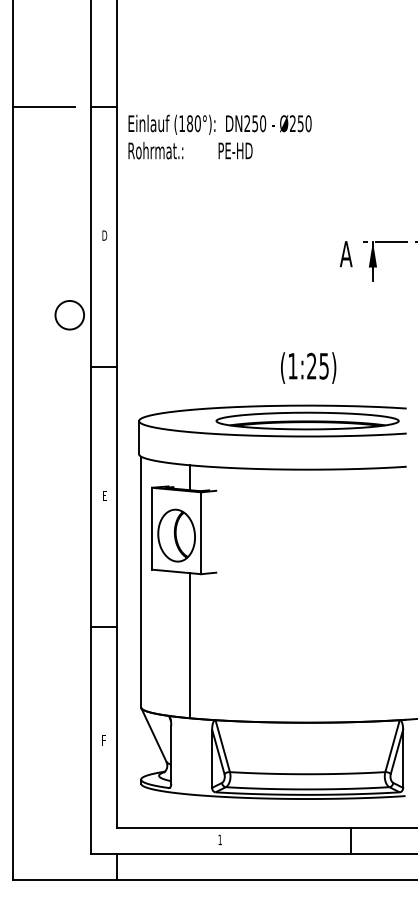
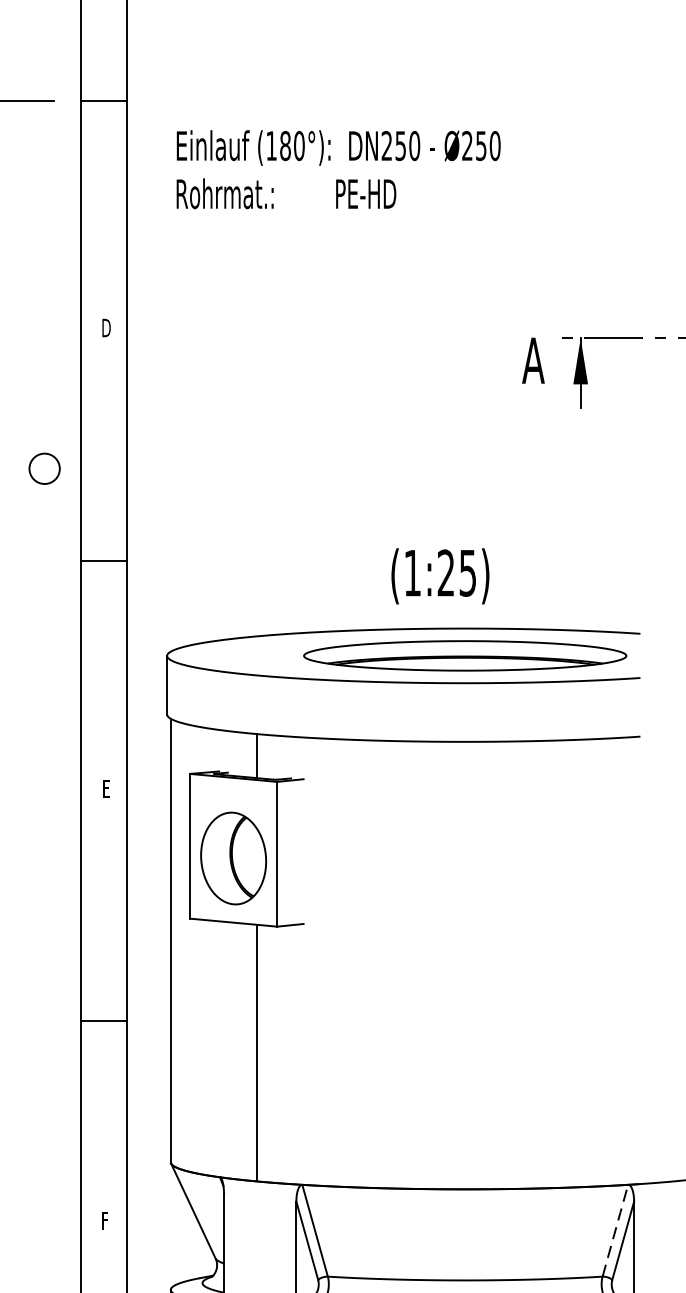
text: (219, 136) -> (337, 168), moved
circle: (69, 314) -> (44, 467), size x0.6
text: (308, 367) -> (440, 575), moved
line: (392, 746) -> (615, 1231), solid -> dashed

